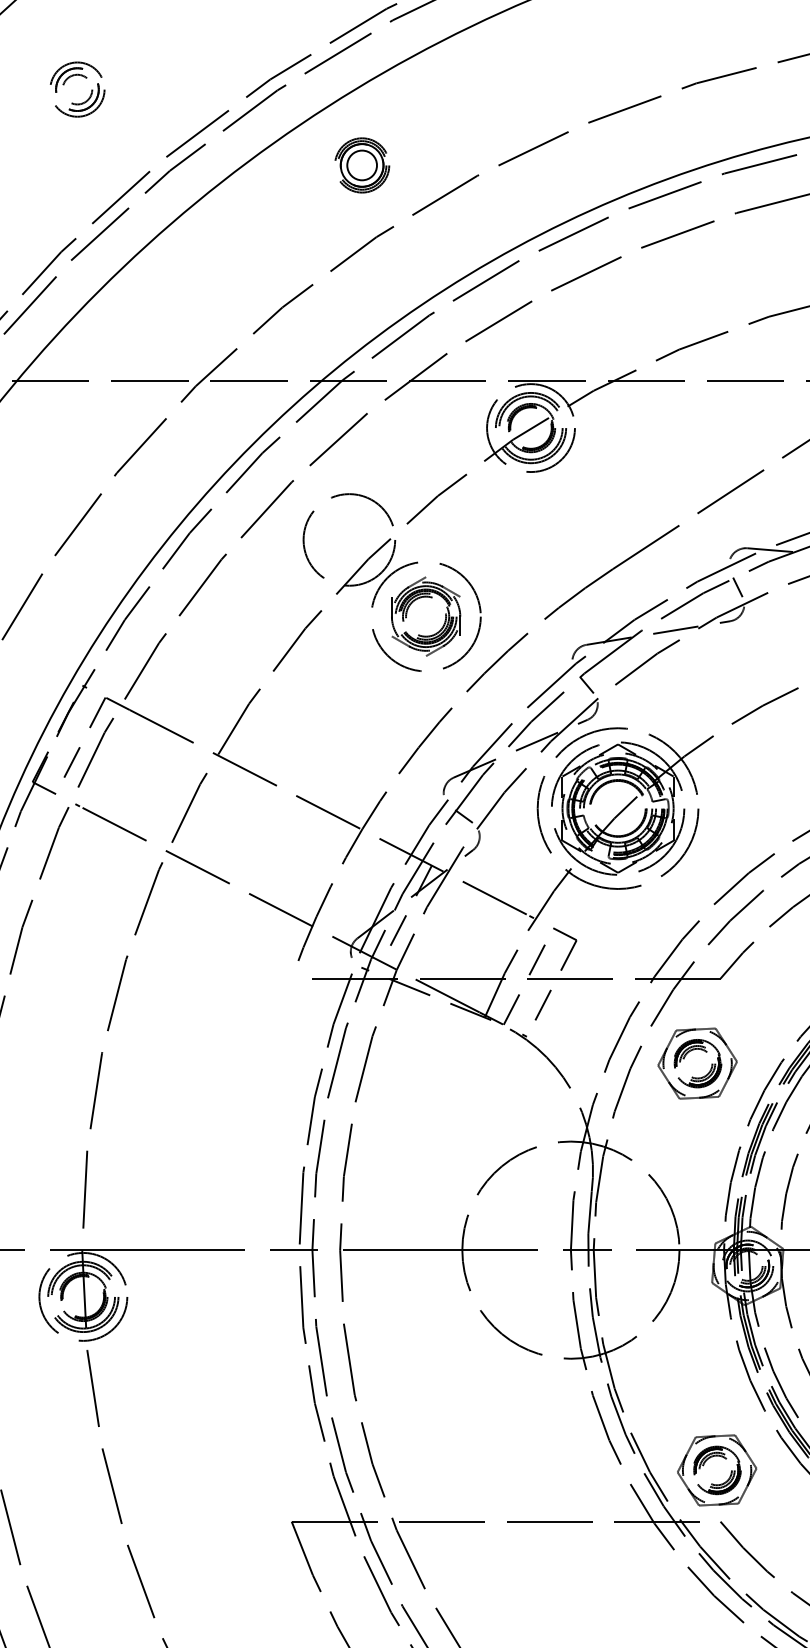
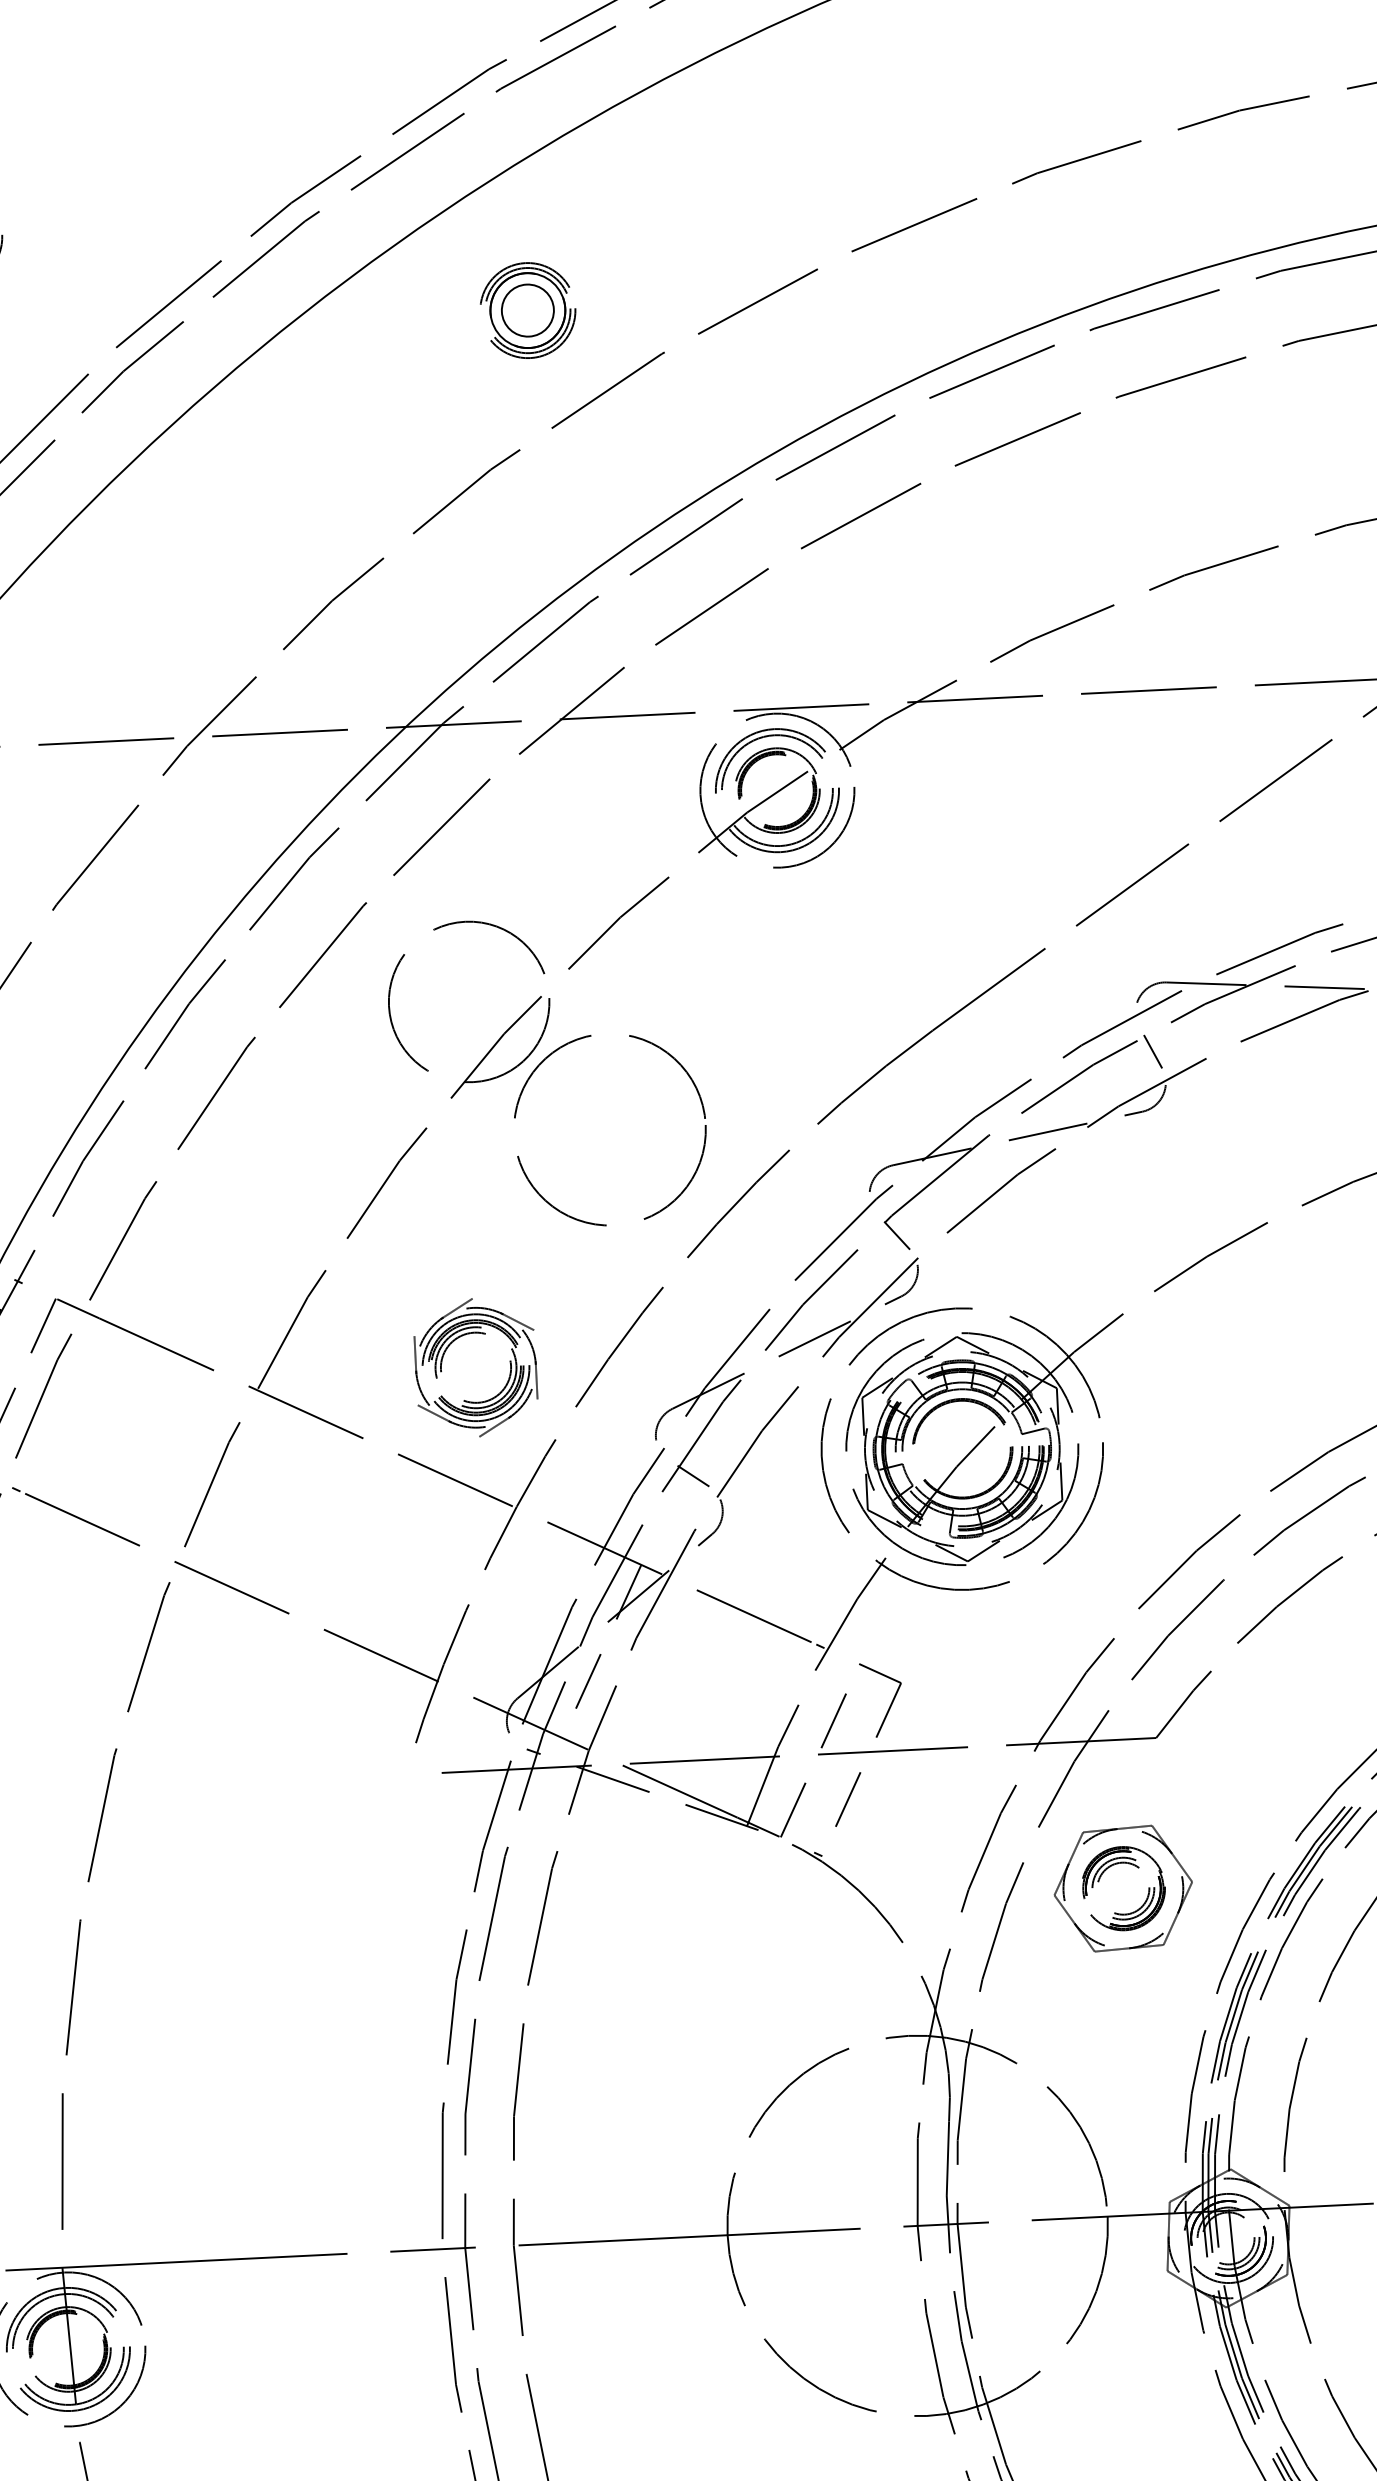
part: (362, 165) -> (528, 310), moved
part: (444, 620) -> (508, 1372), moved

